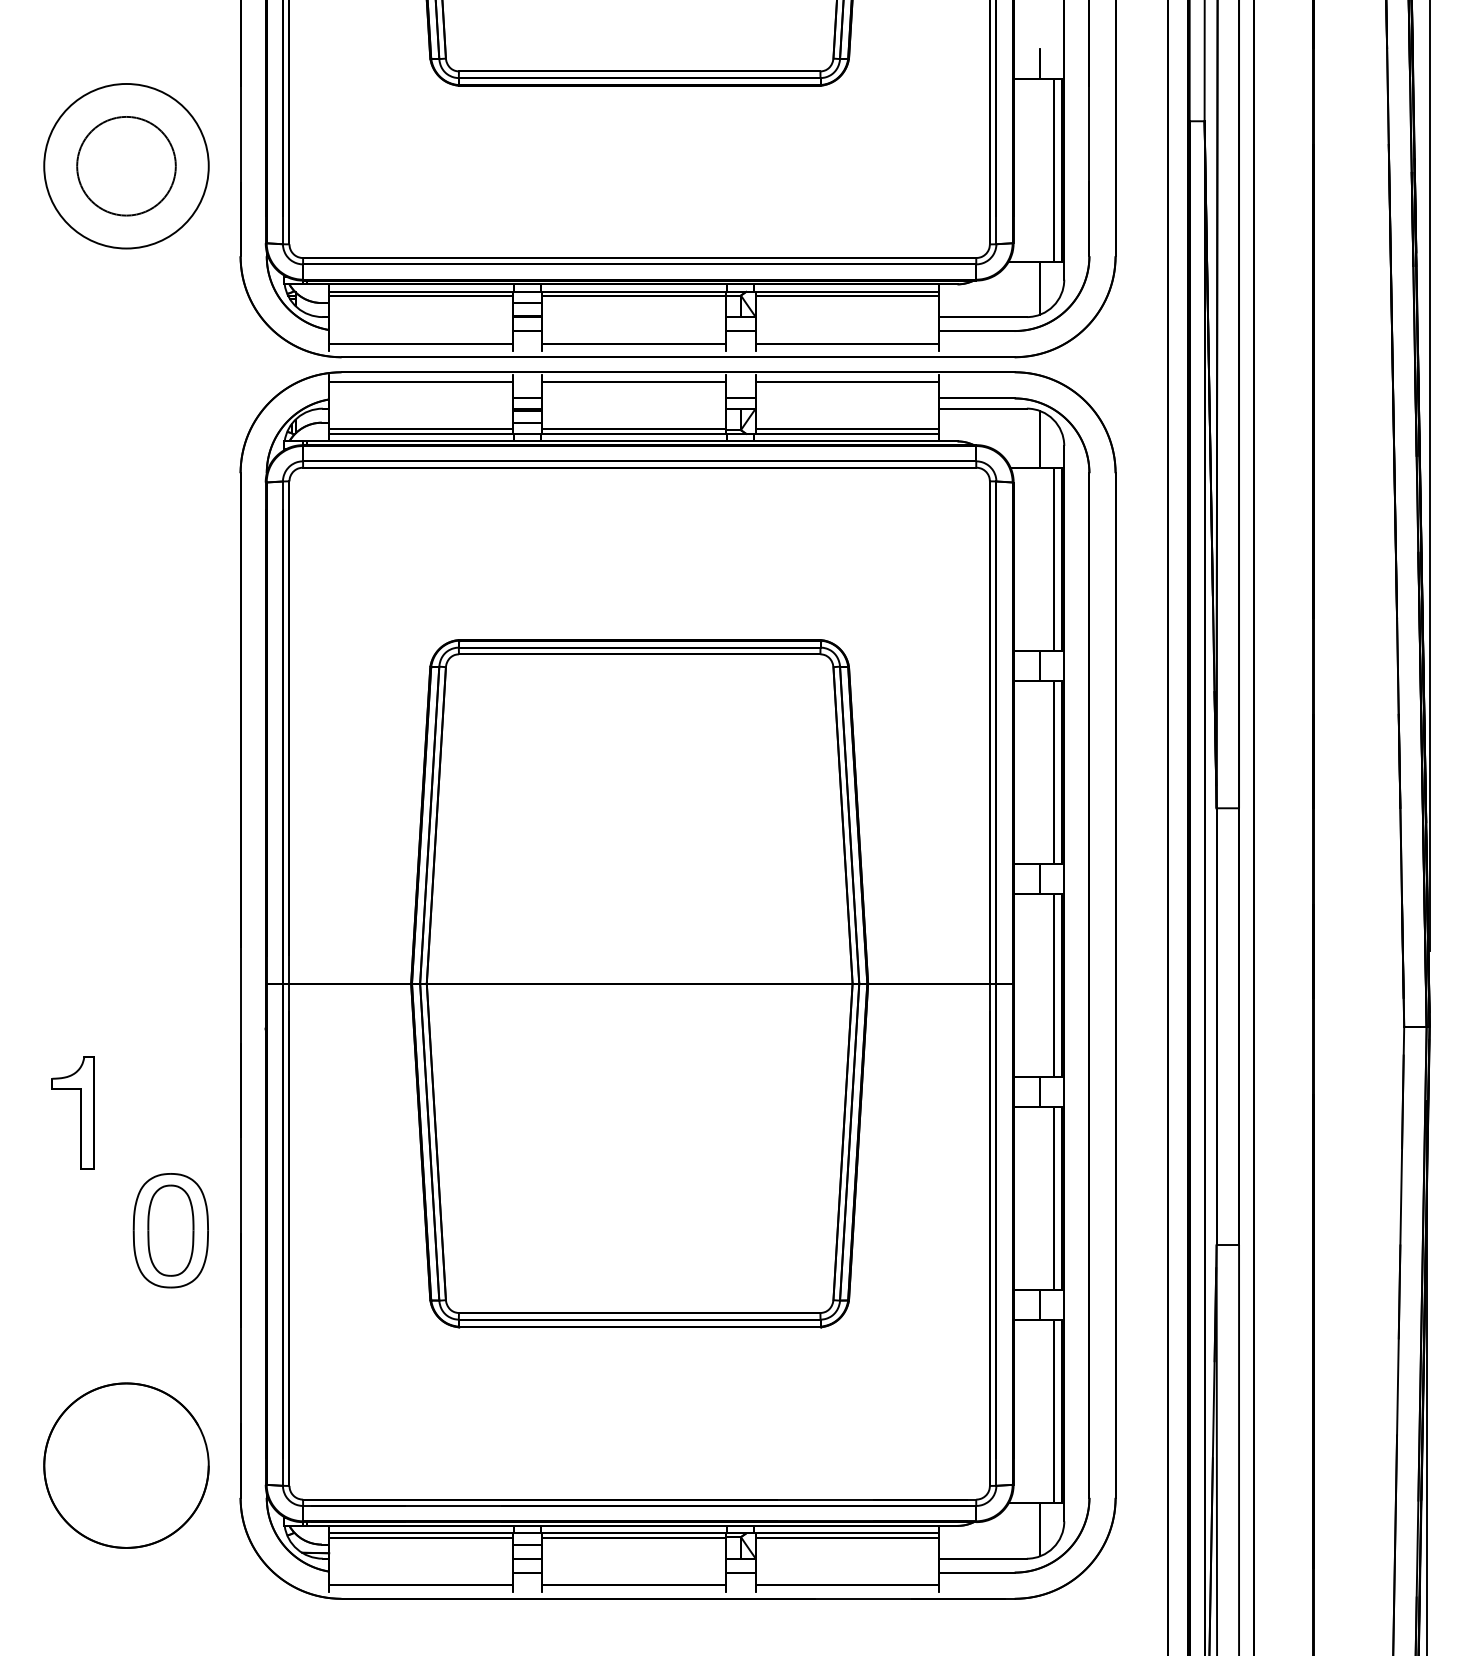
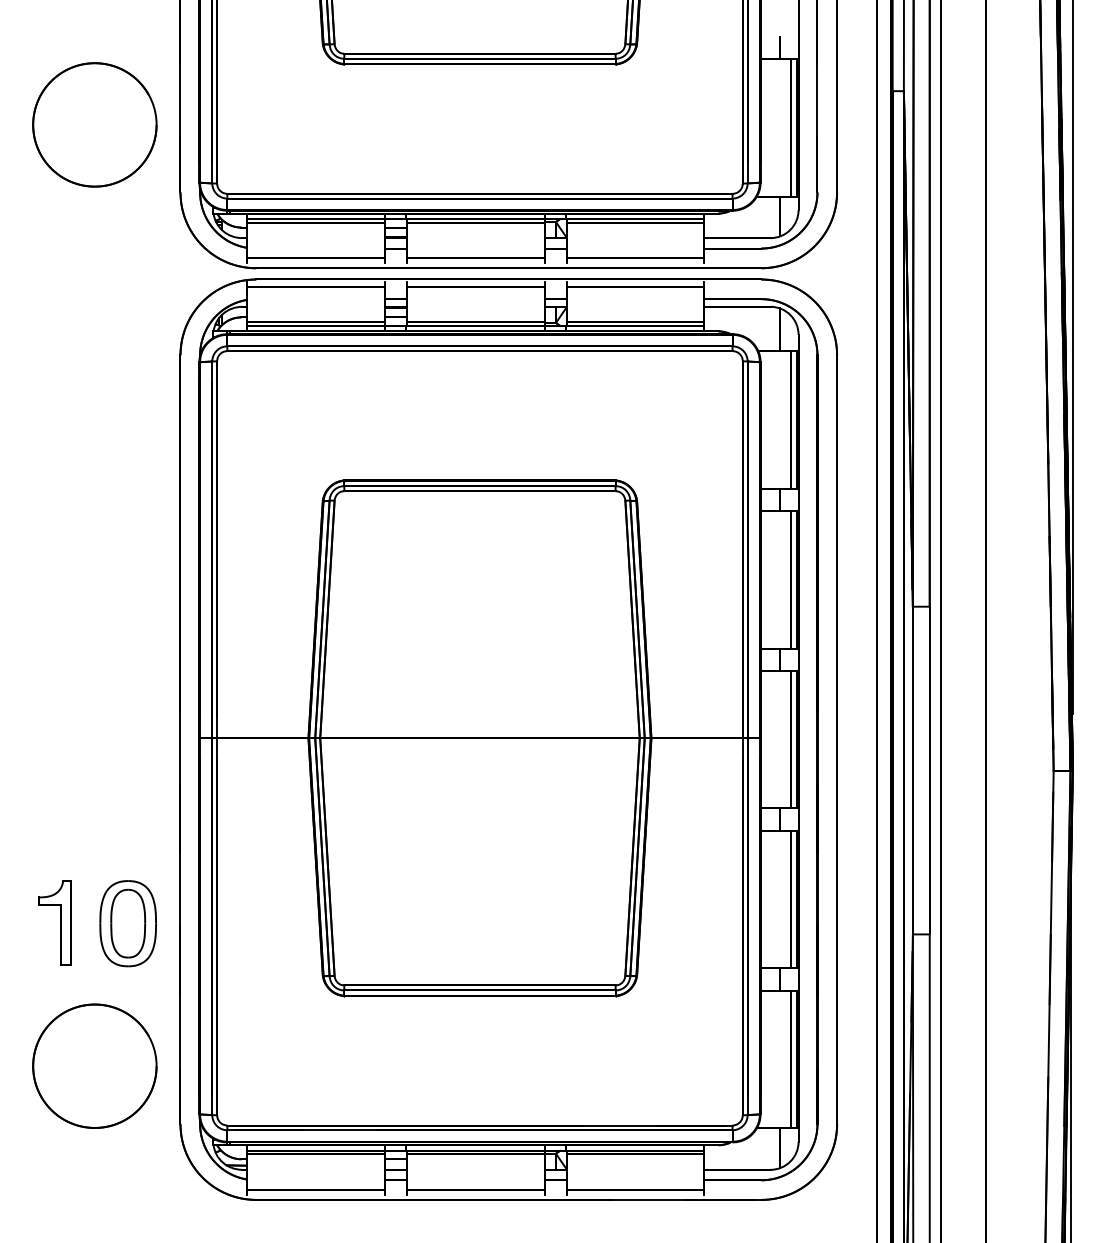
circle: (126, 165) -> (94, 124), size x1.67
part: (80, 1112) -> (60, 922), moved
circle: (126, 1465) -> (94, 1066), moved

